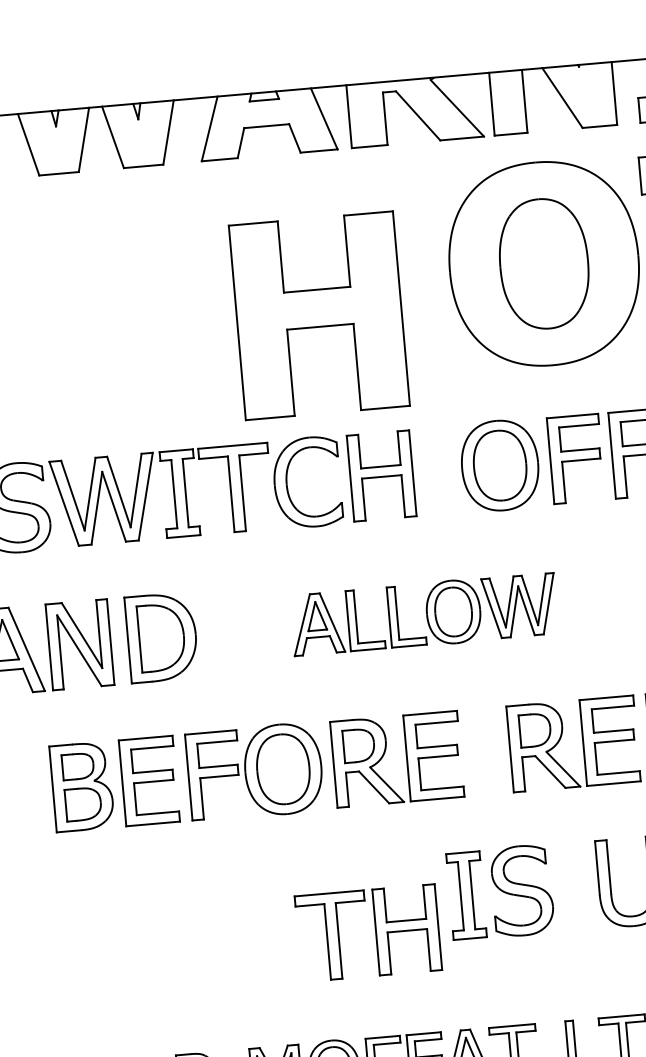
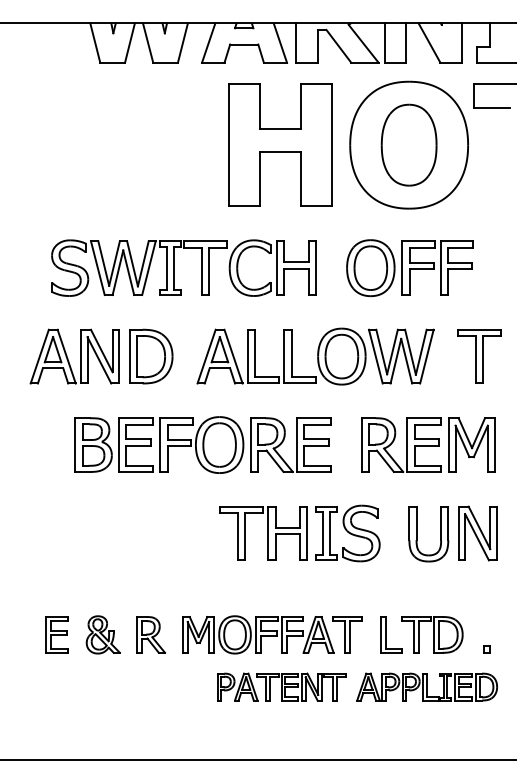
part: (318, 314) -> (280, 144), moved
part: (424, 614) -> (315, 356), size x1.43
part: (368, 933) -> (263, 533), moved

